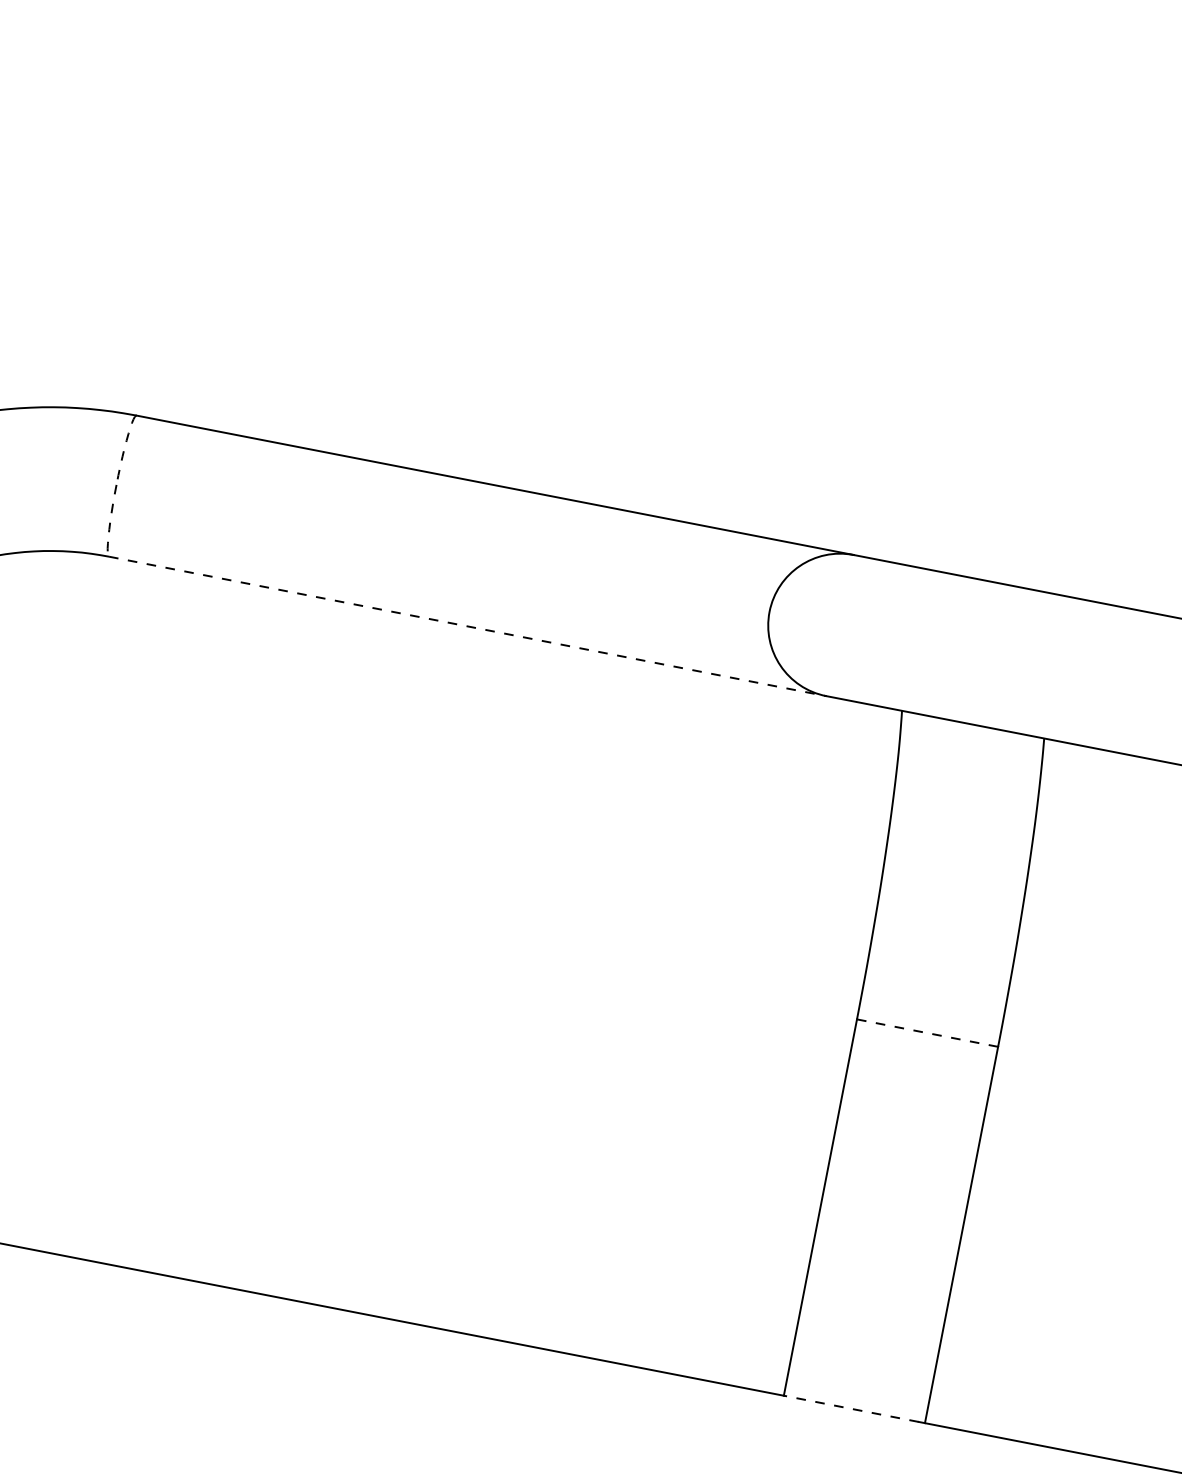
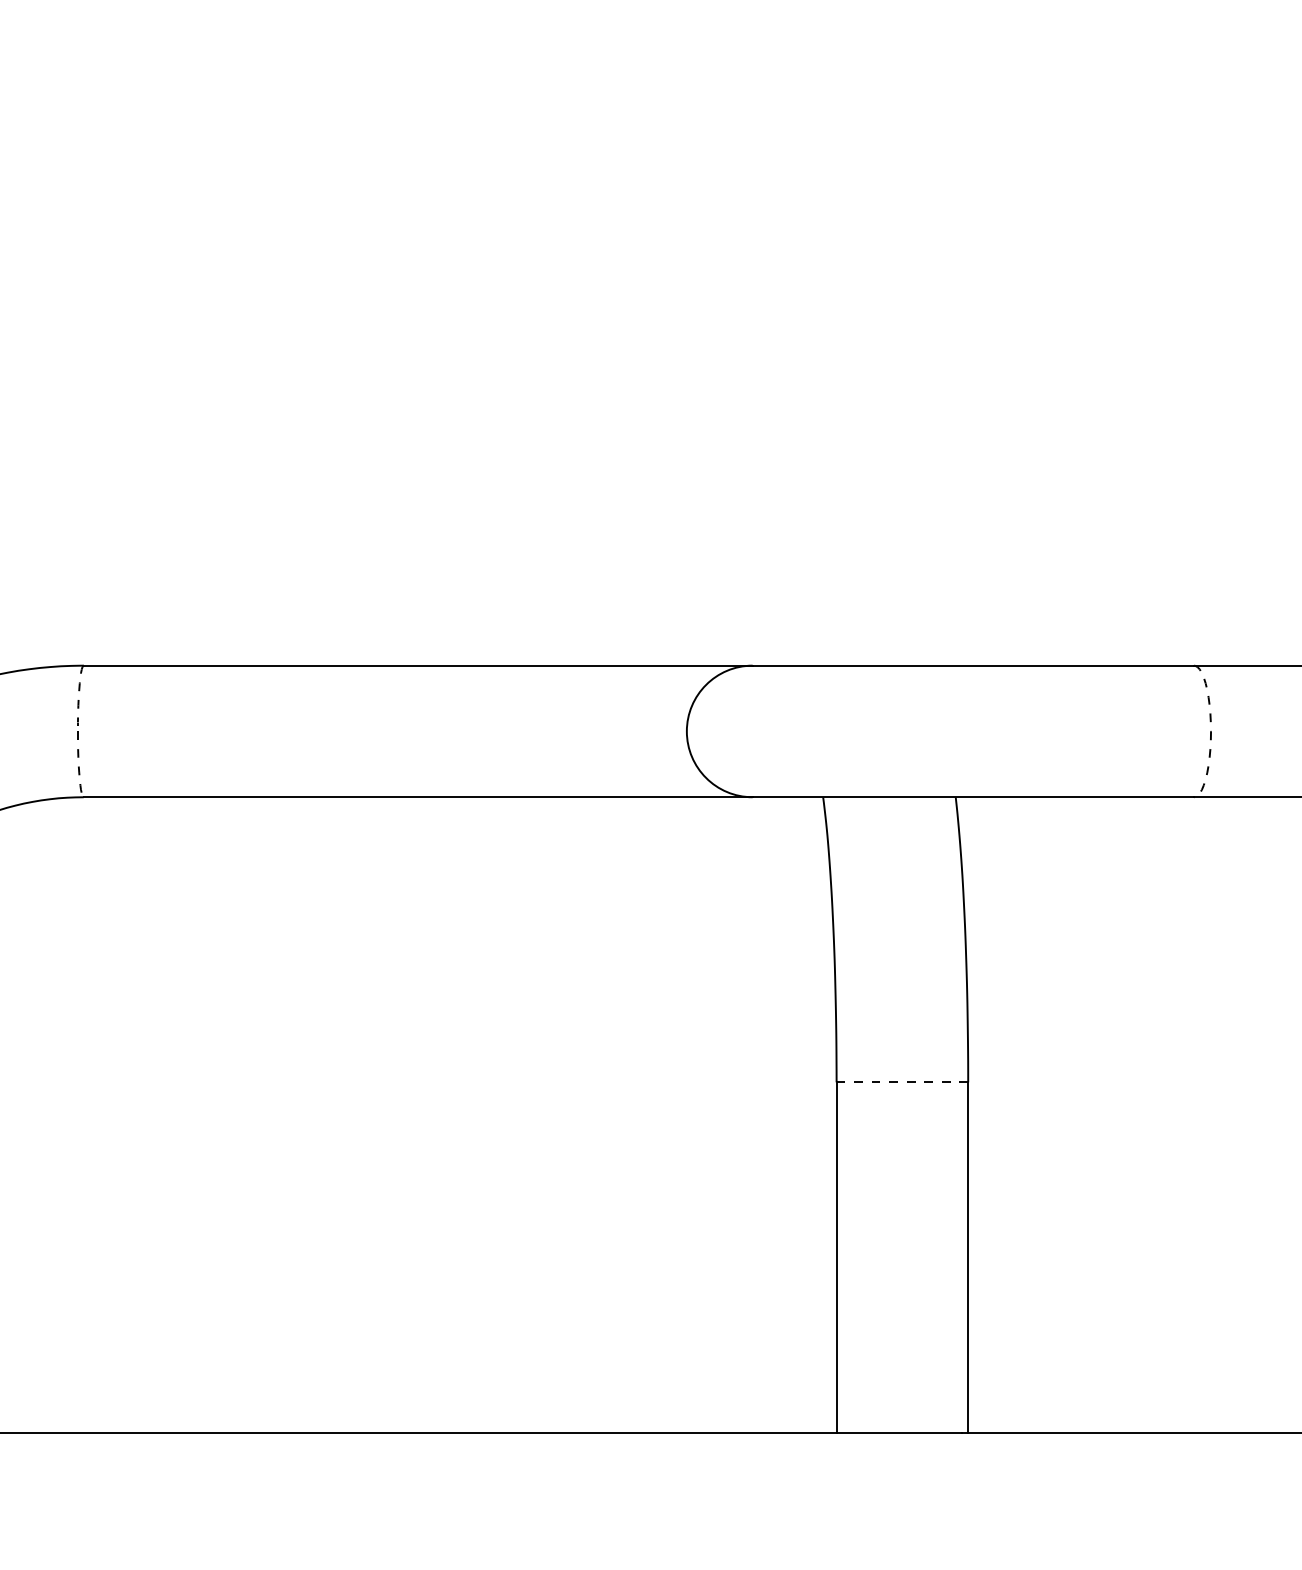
line: (468, 626) -> (418, 797), dashed -> solid
line: (851, 1409) -> (899, 1433), dashed -> solid

